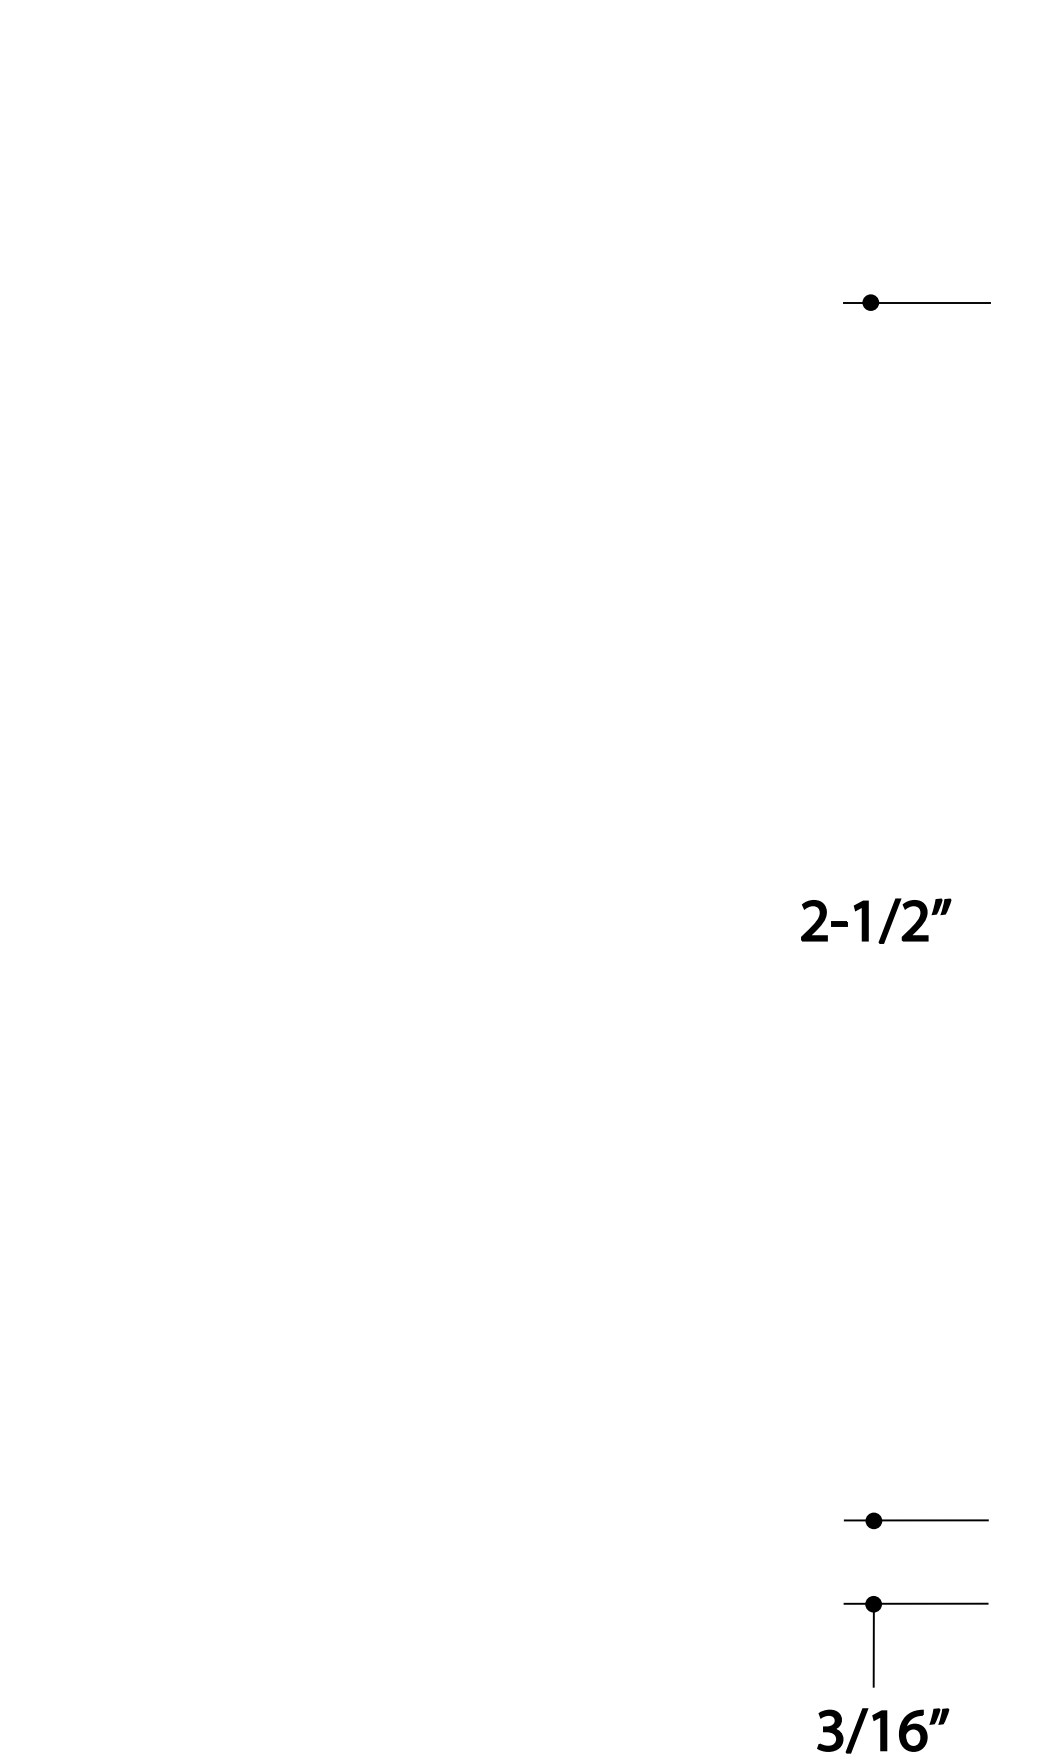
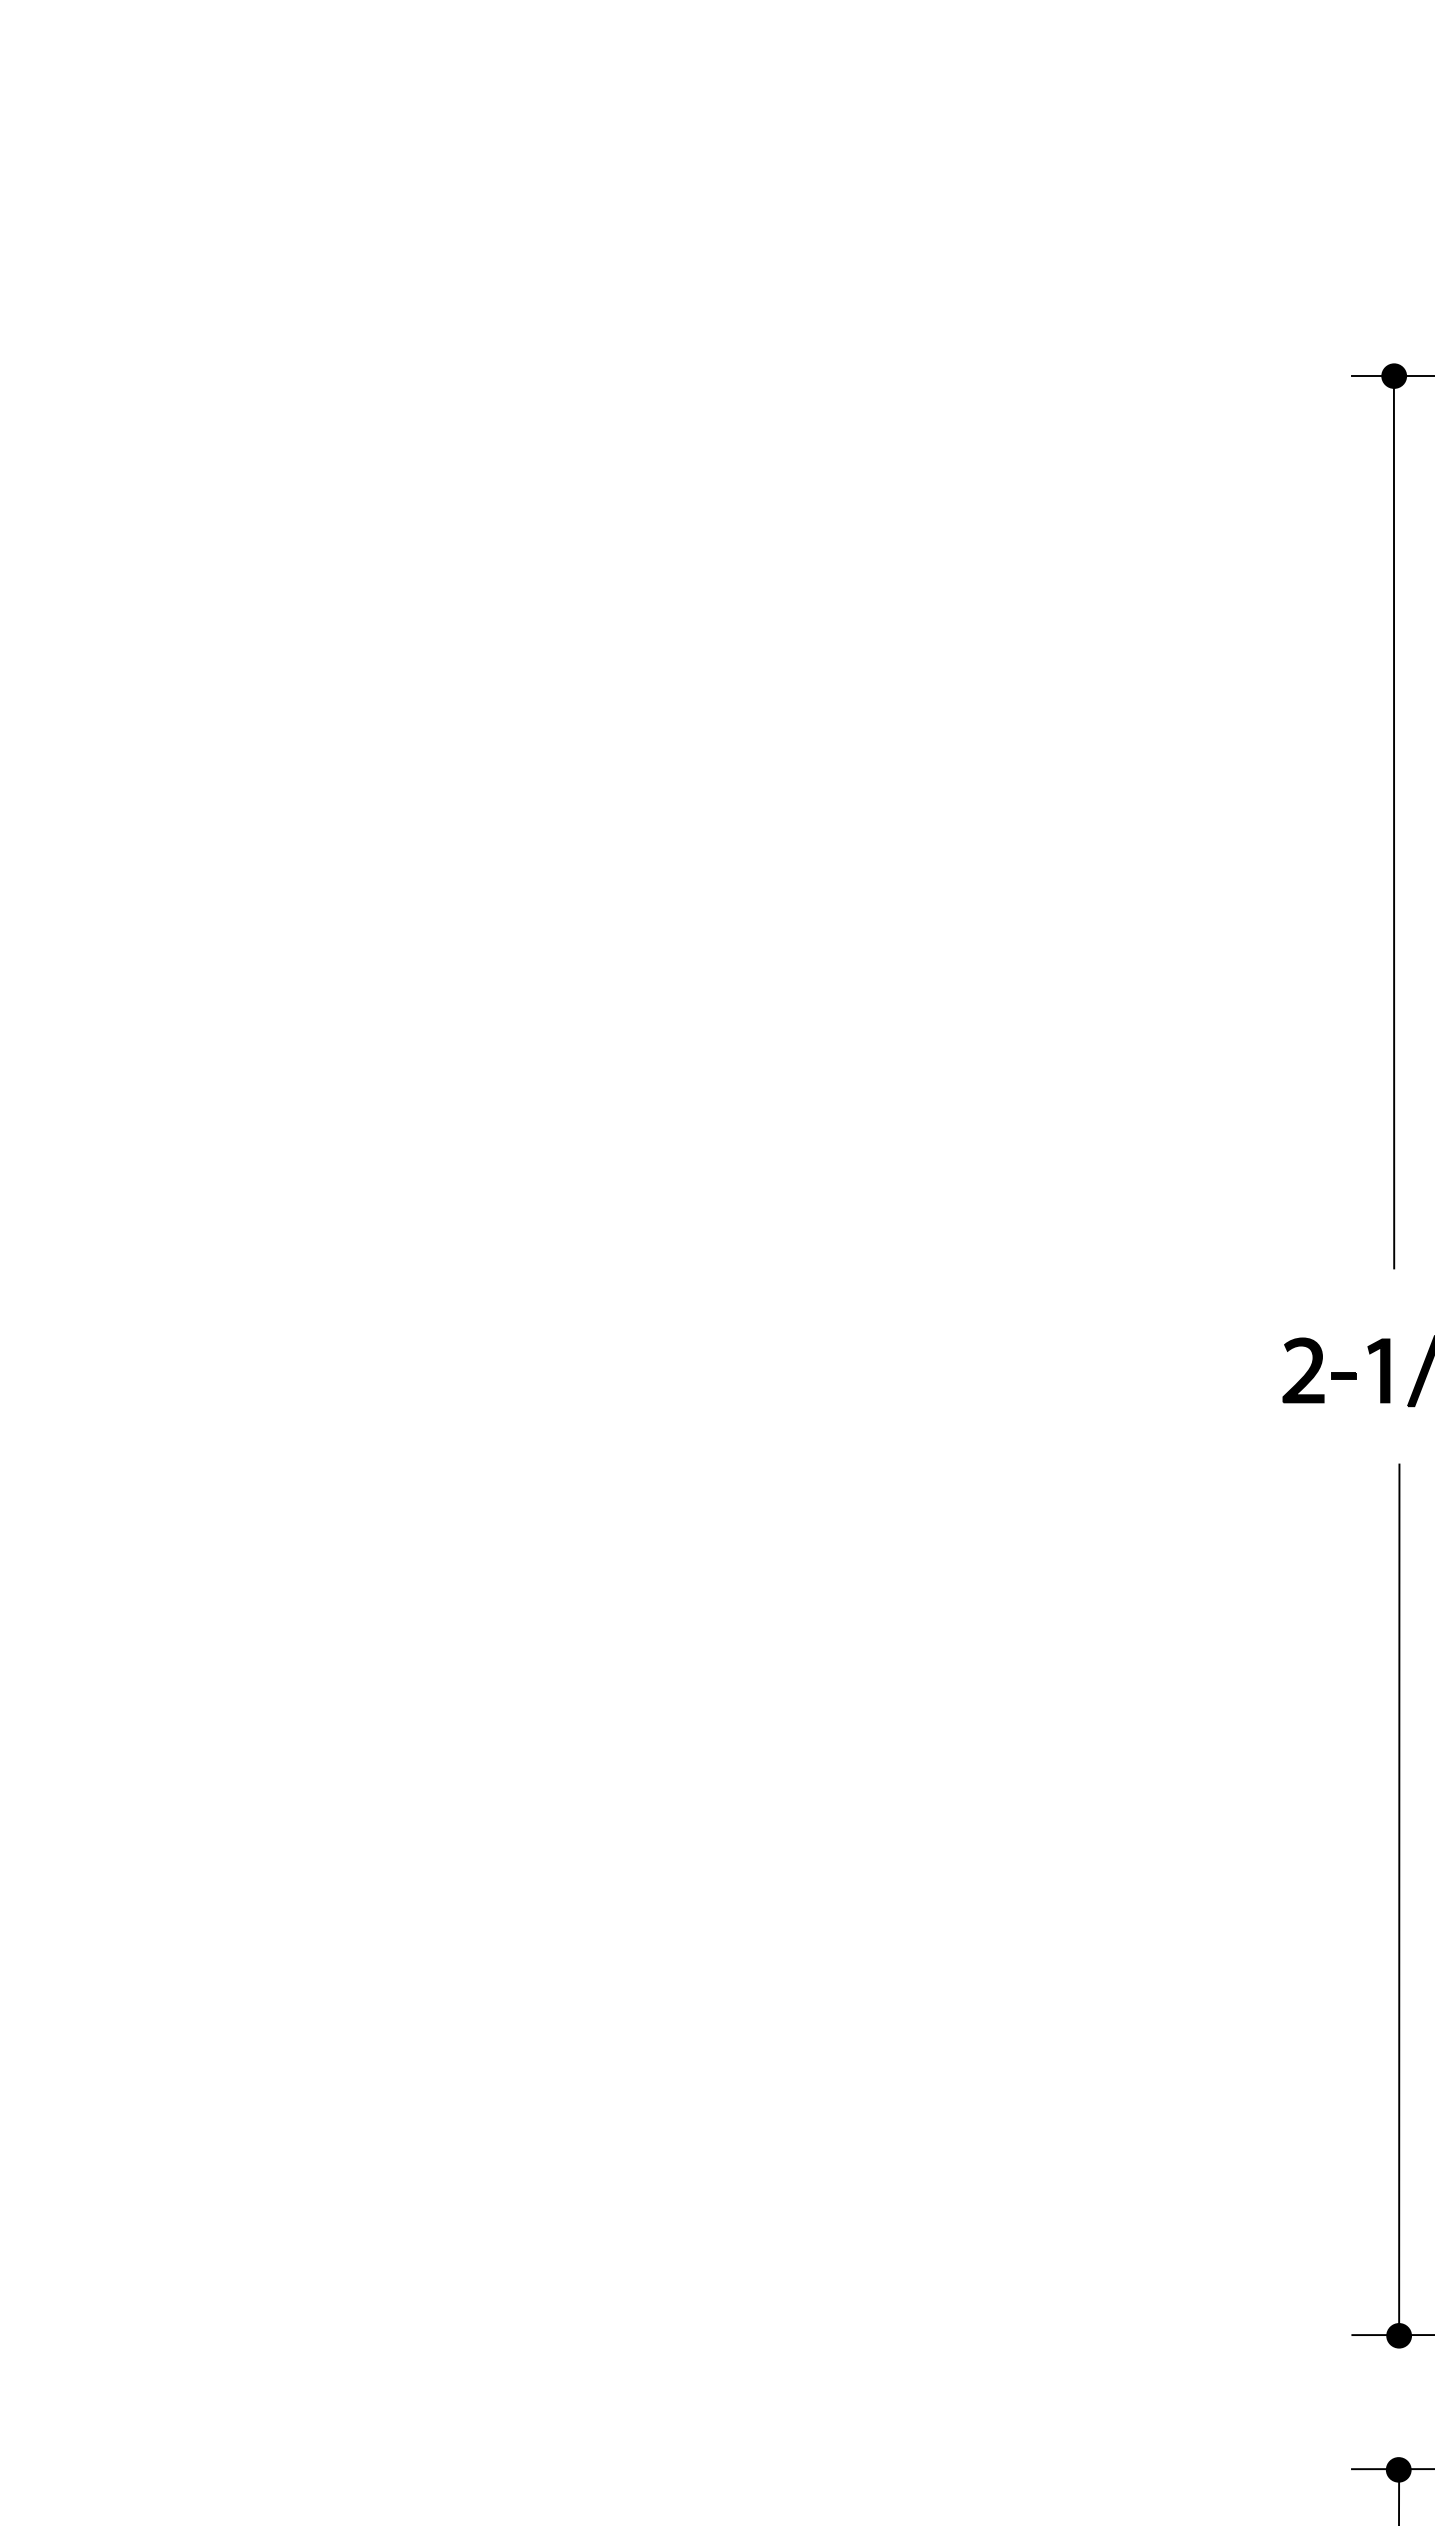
line: (870, 582) -> (1393, 826), added
line: (873, 1248) -> (1398, 1897), added

